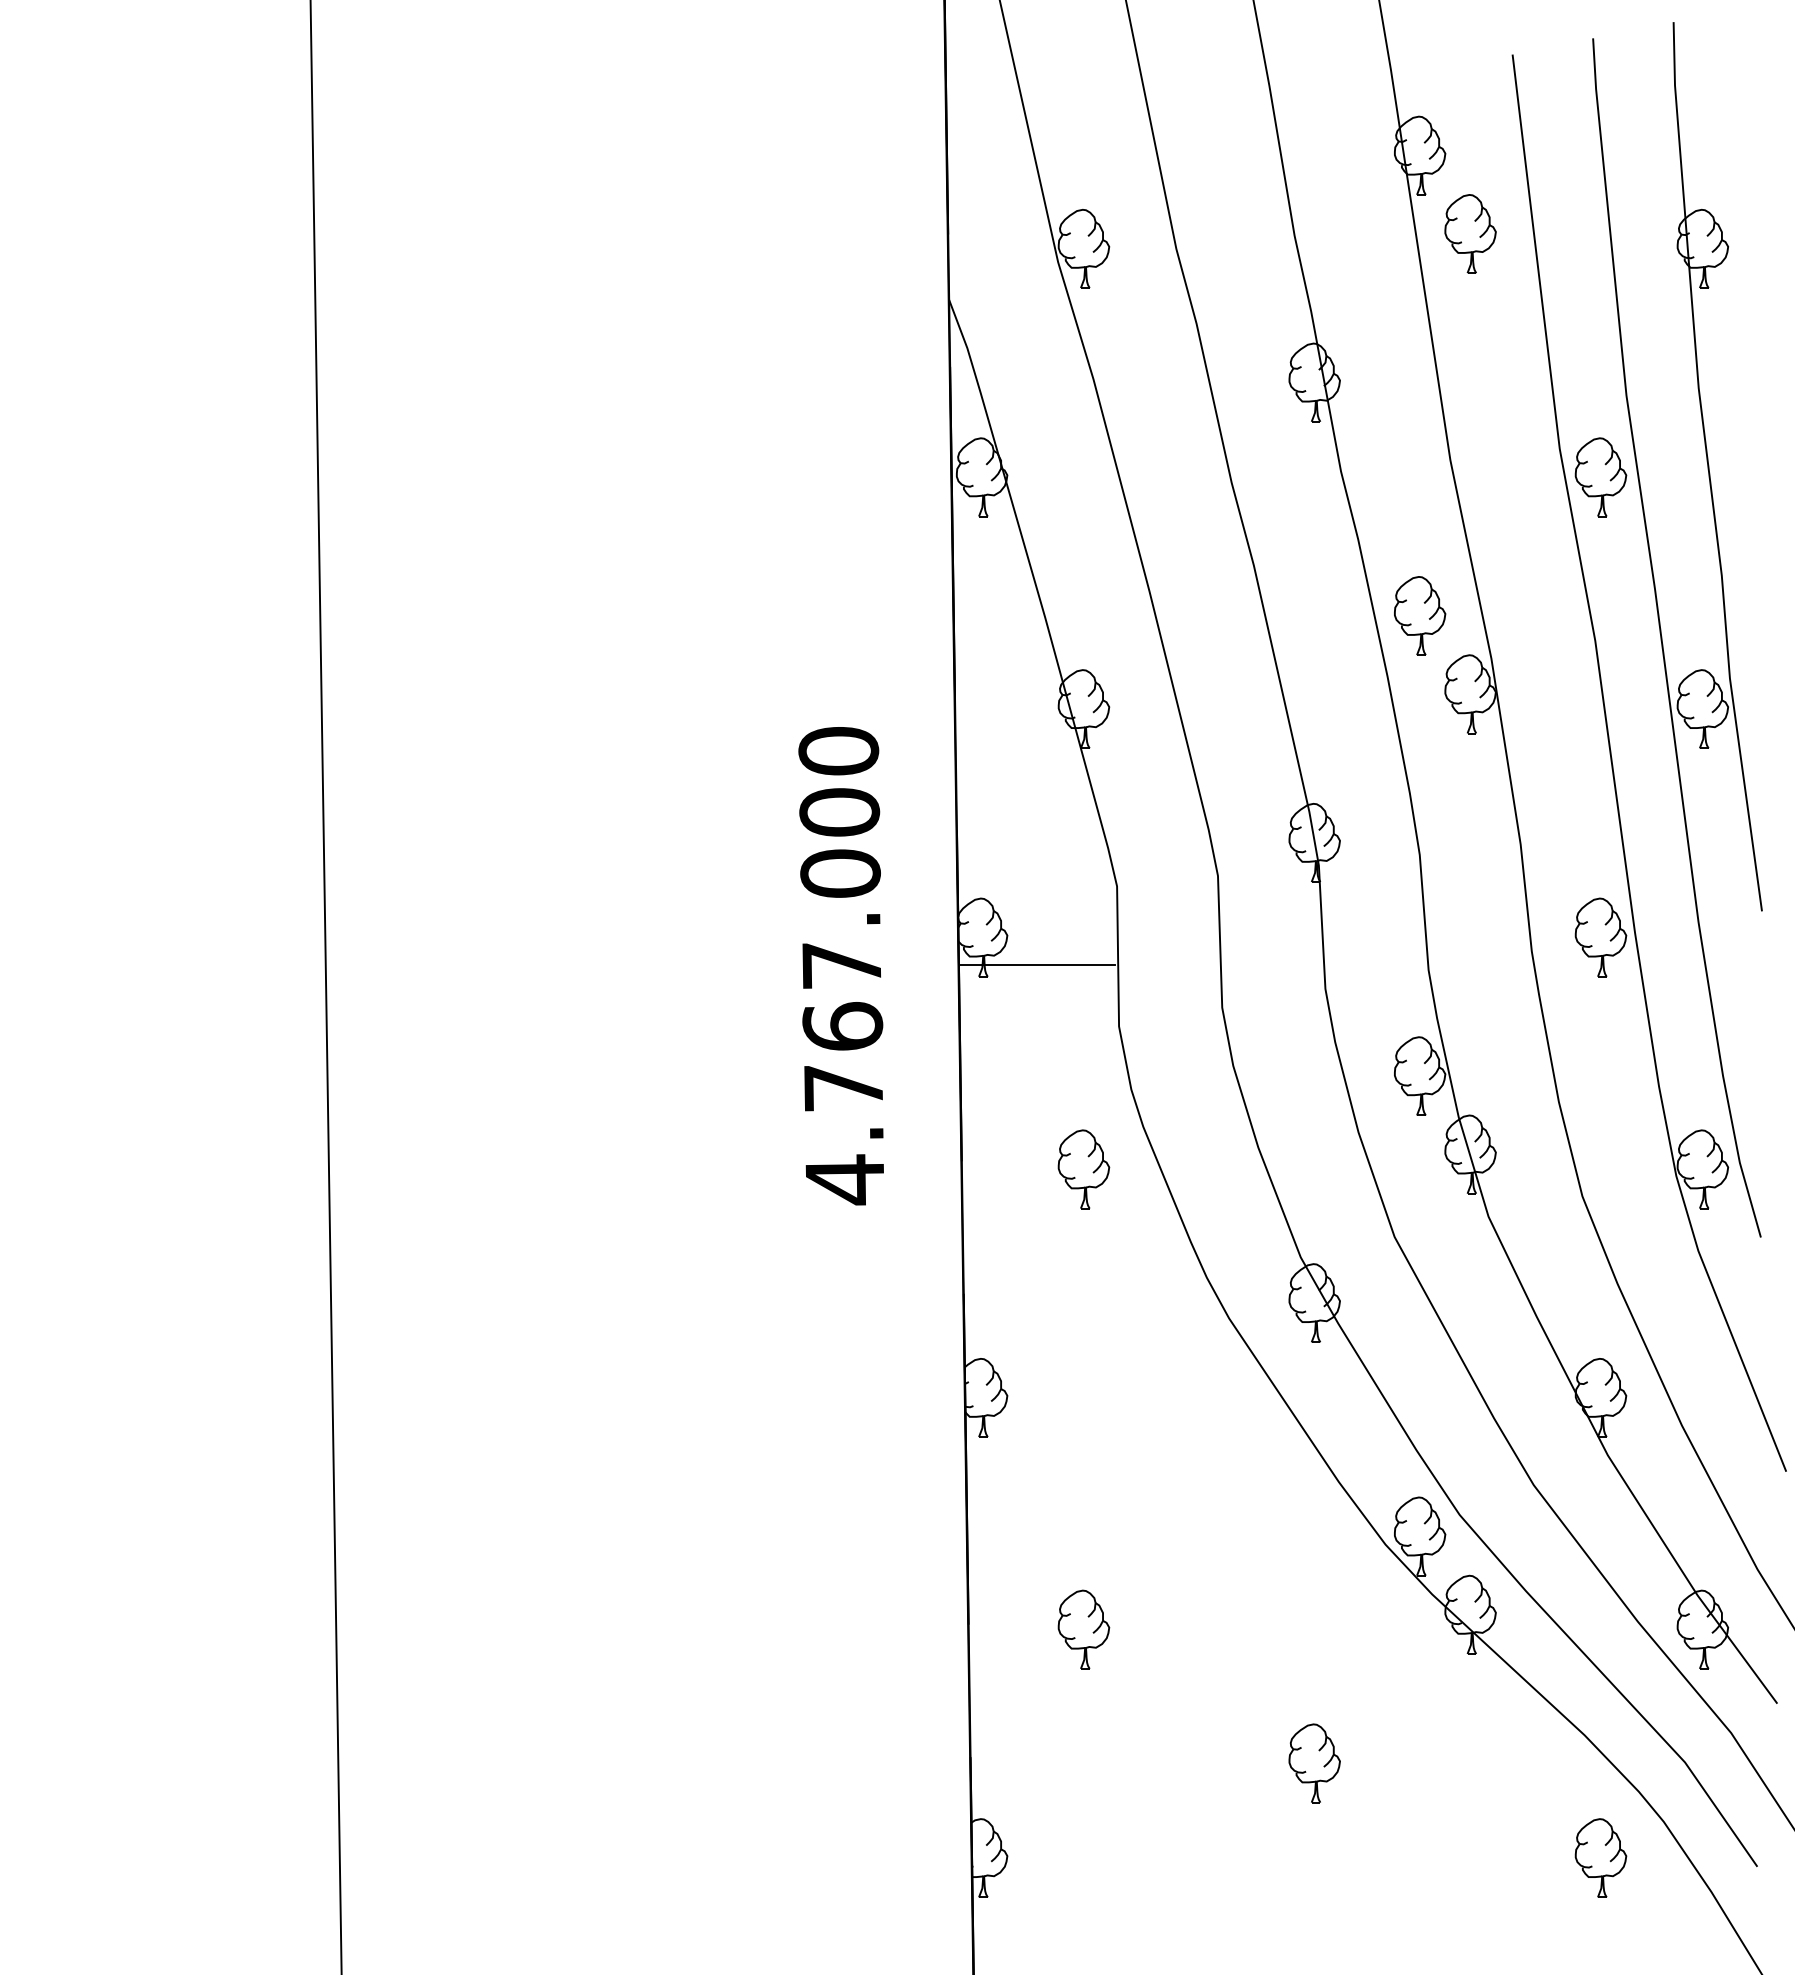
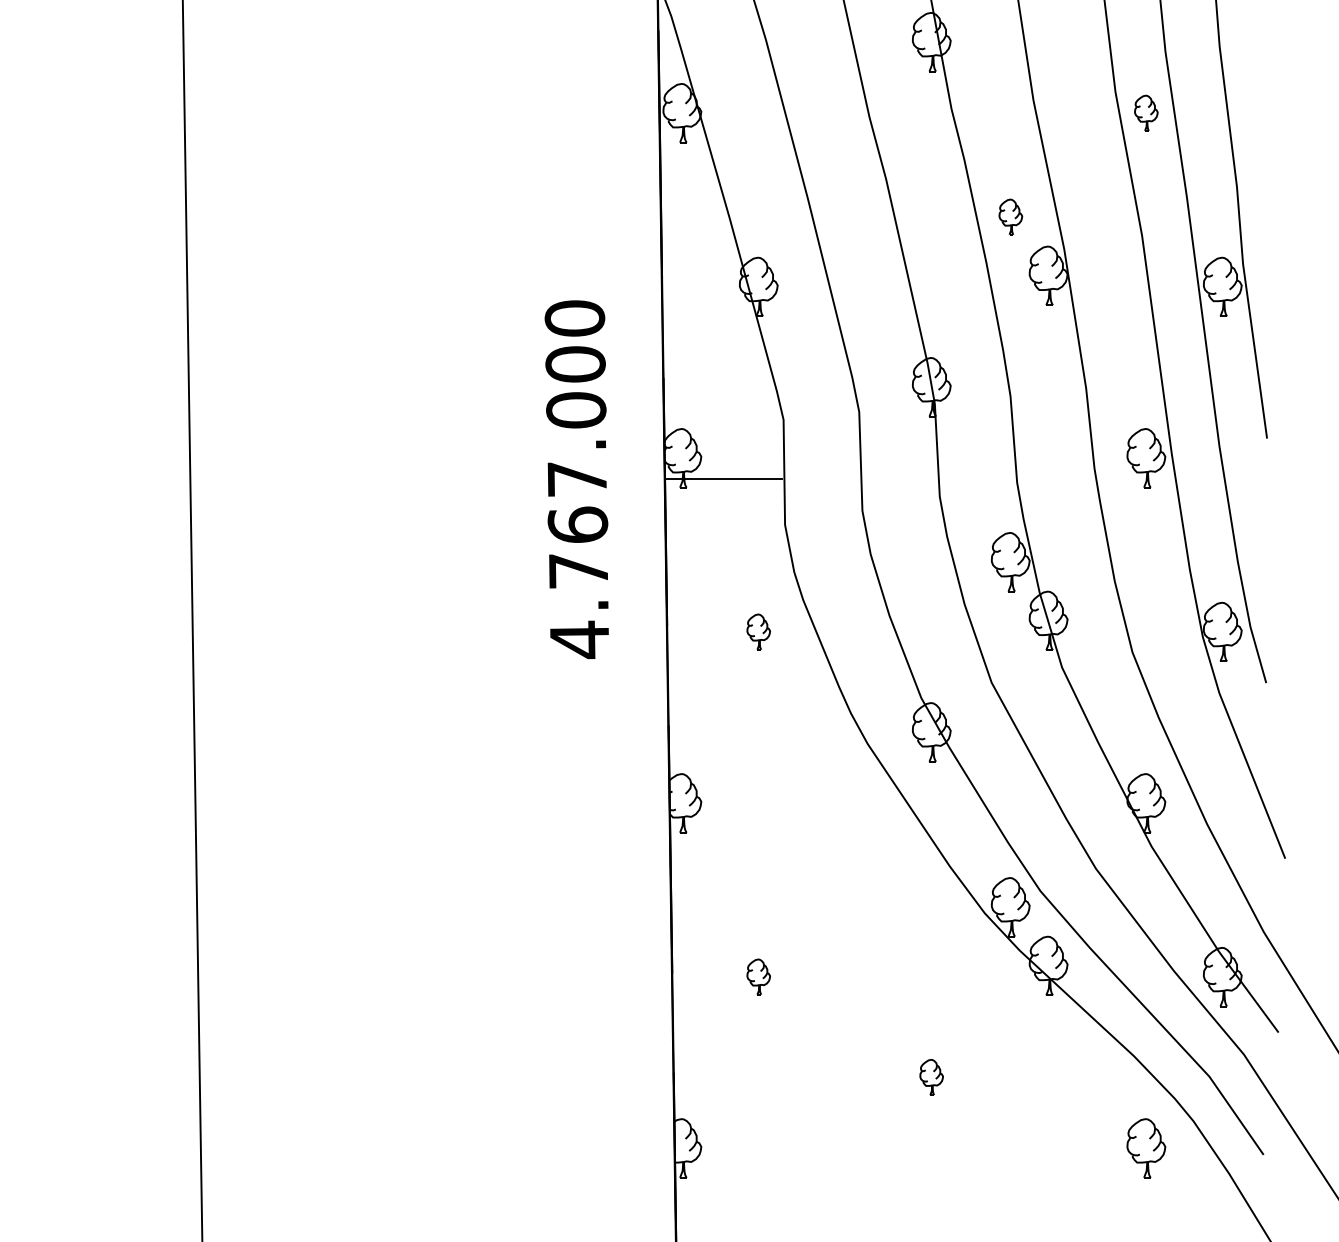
part: (1600, 477) -> (1146, 113), size x0.6
part: (1420, 615) -> (1011, 216), size x0.6
part: (1083, 1169) -> (758, 632), size x0.6
part: (1083, 1629) -> (758, 976), size x0.6
part: (1314, 1763) -> (931, 1077), size x0.6

